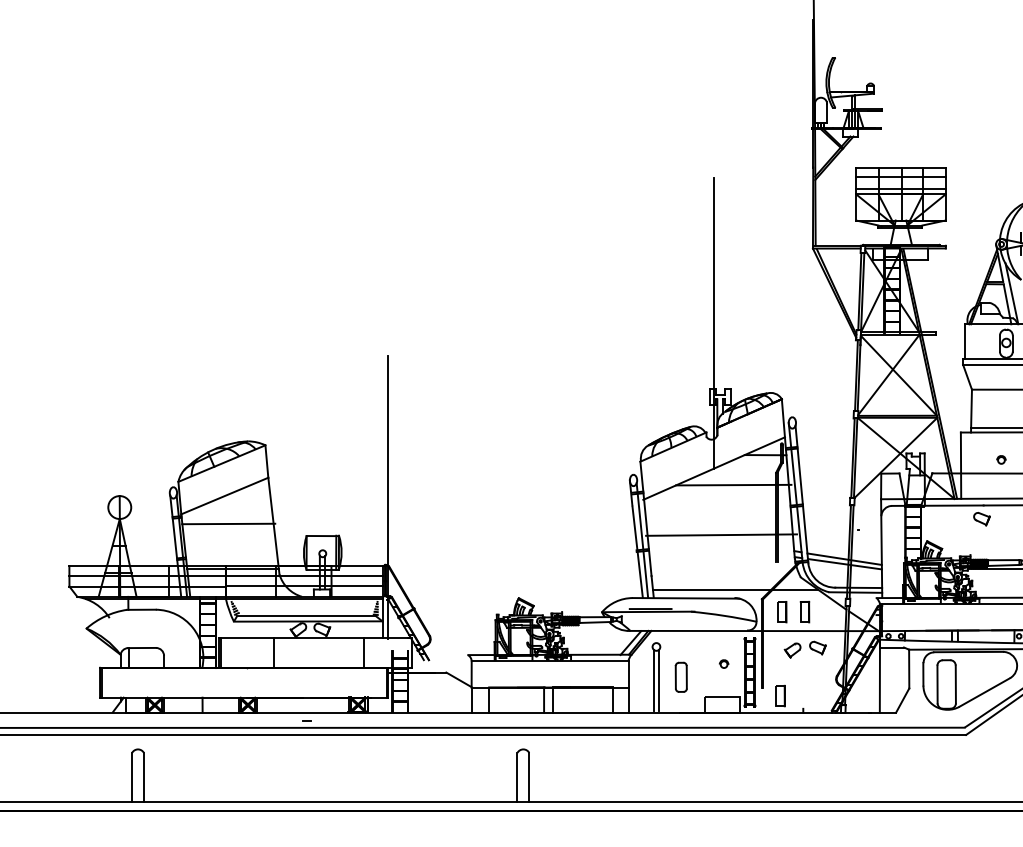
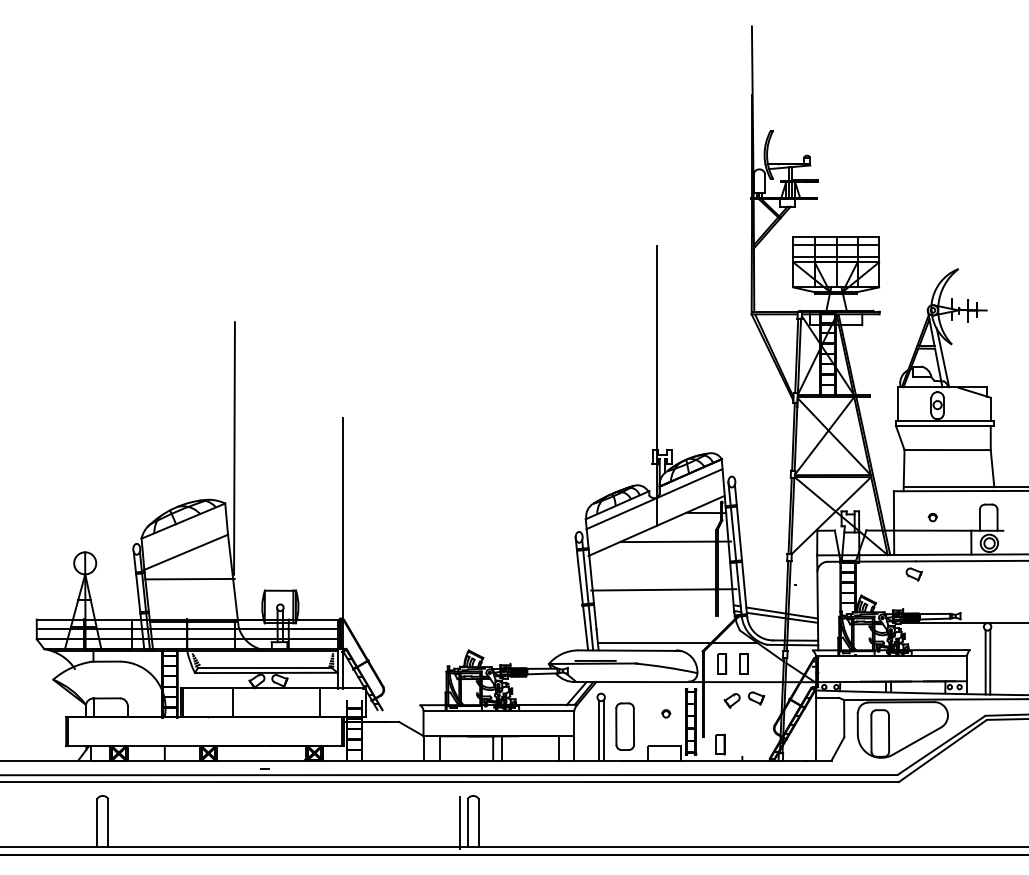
line: (275, 388) -> (234, 448), added
line: (711, 441) -> (654, 499), added
part: (680, 677) -> (624, 726), size x1.67
line: (510, 777) -> (460, 822), added

